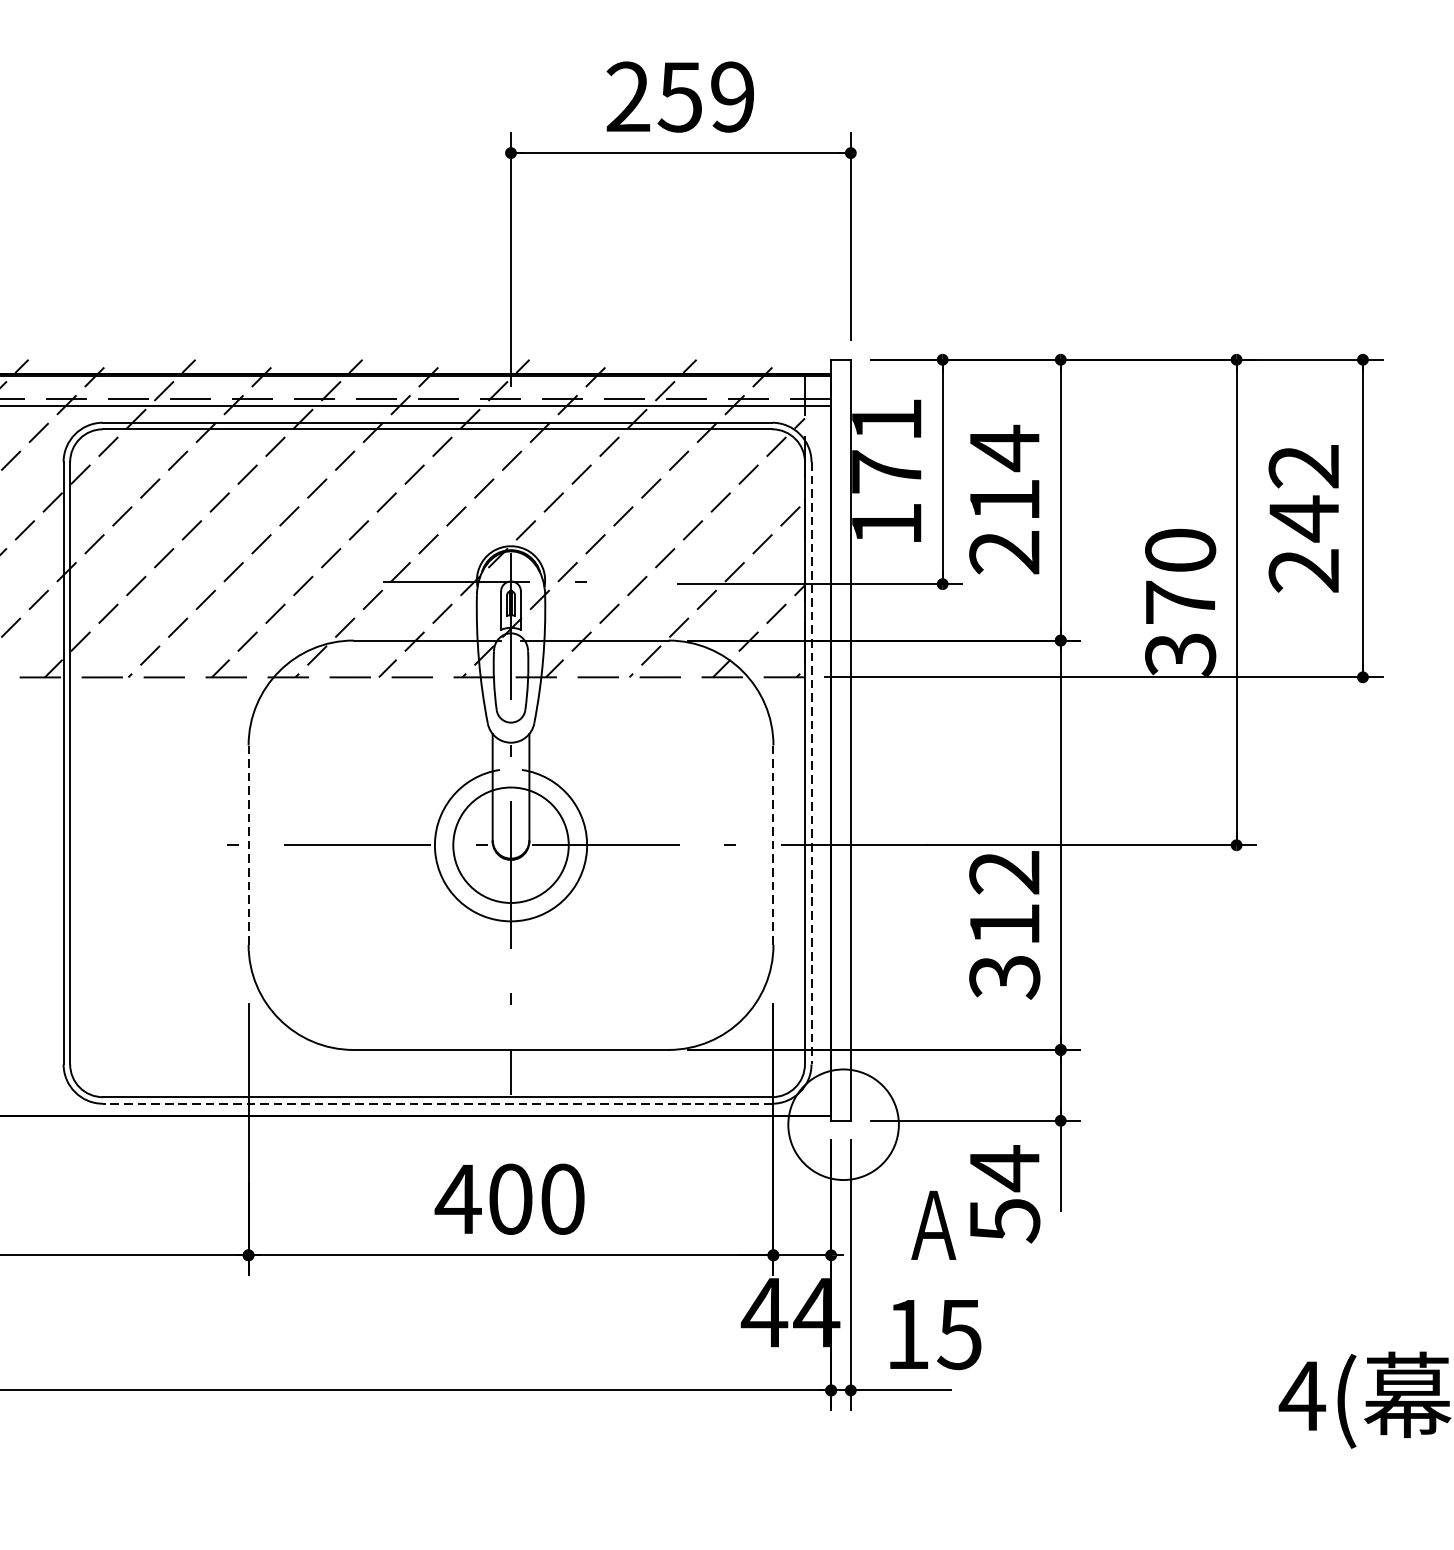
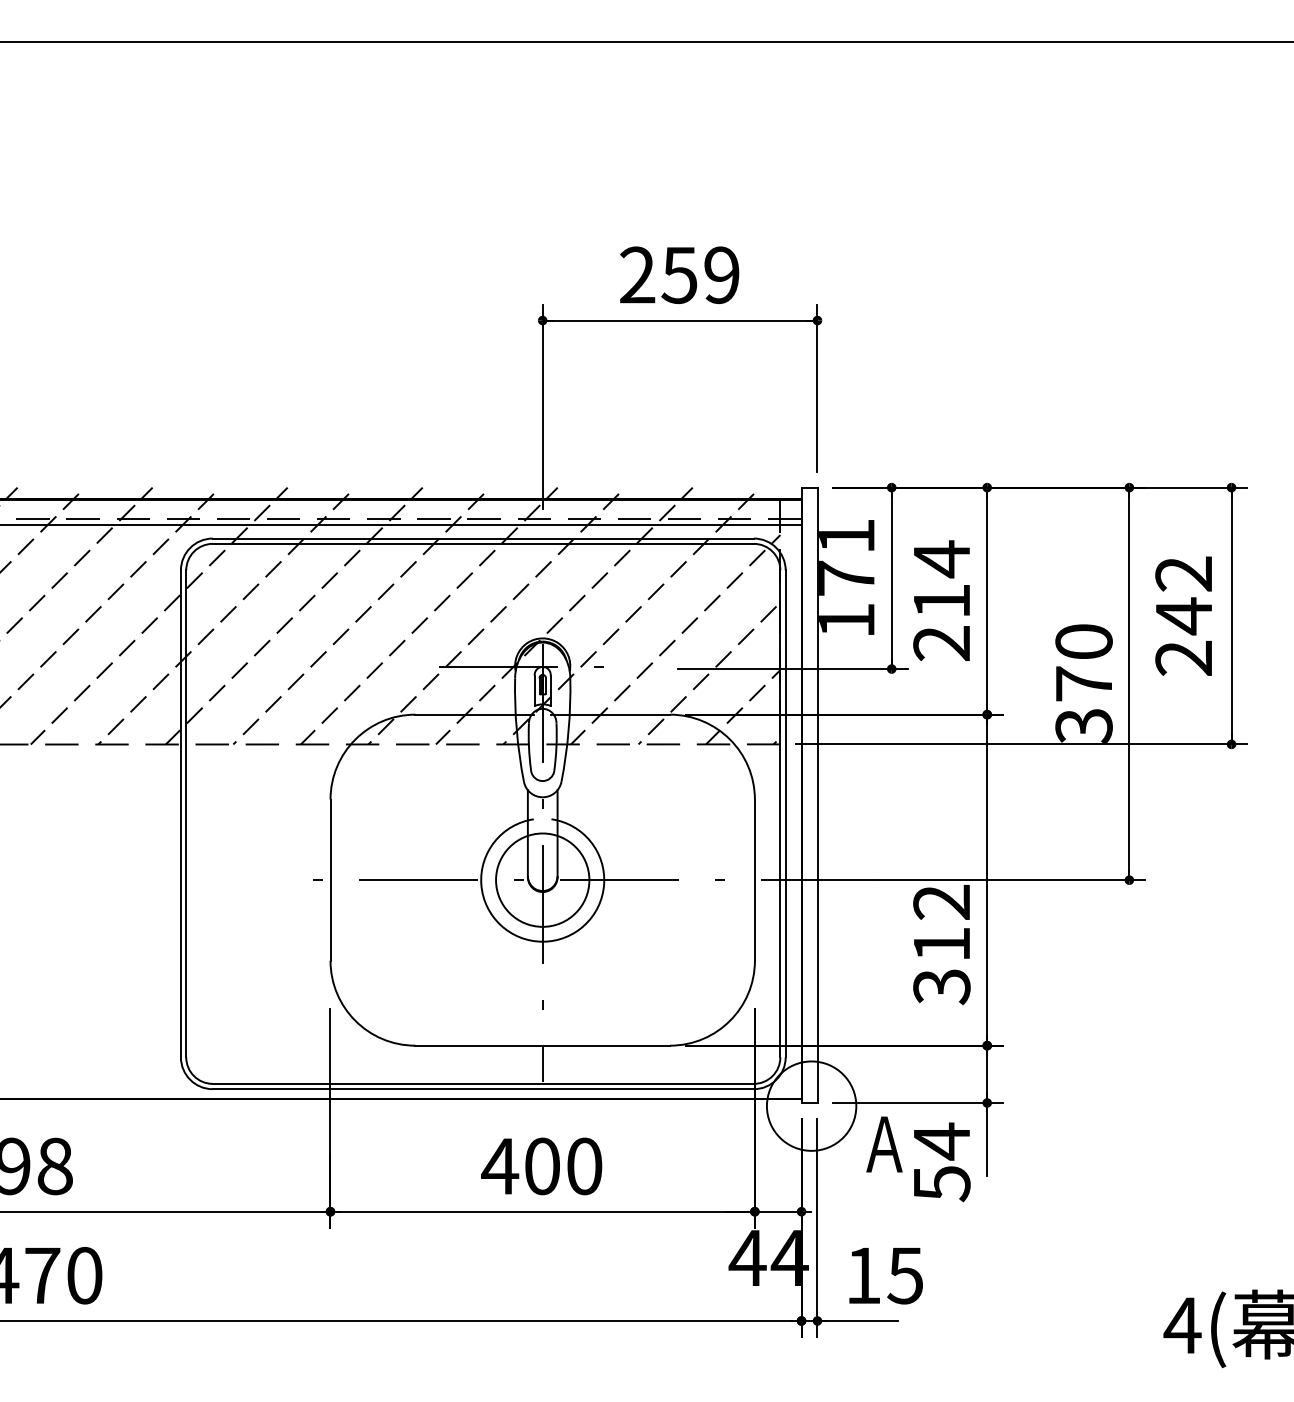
line: (811, 764) -> (785, 814), dashed -> solid
line: (248, 845) -> (330, 880), dashed -> solid
line: (772, 845) -> (754, 880), dashed -> solid
line: (437, 1104) -> (483, 1089), dashed -> solid
text: (933, 1225) -> (884, 1144), moved

